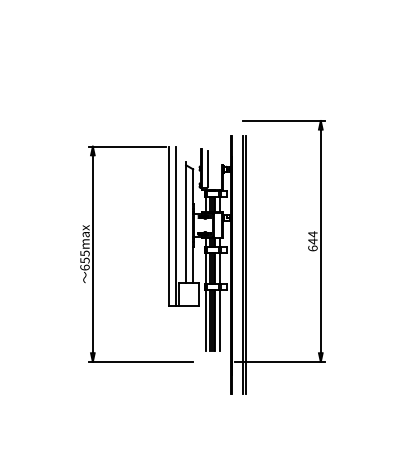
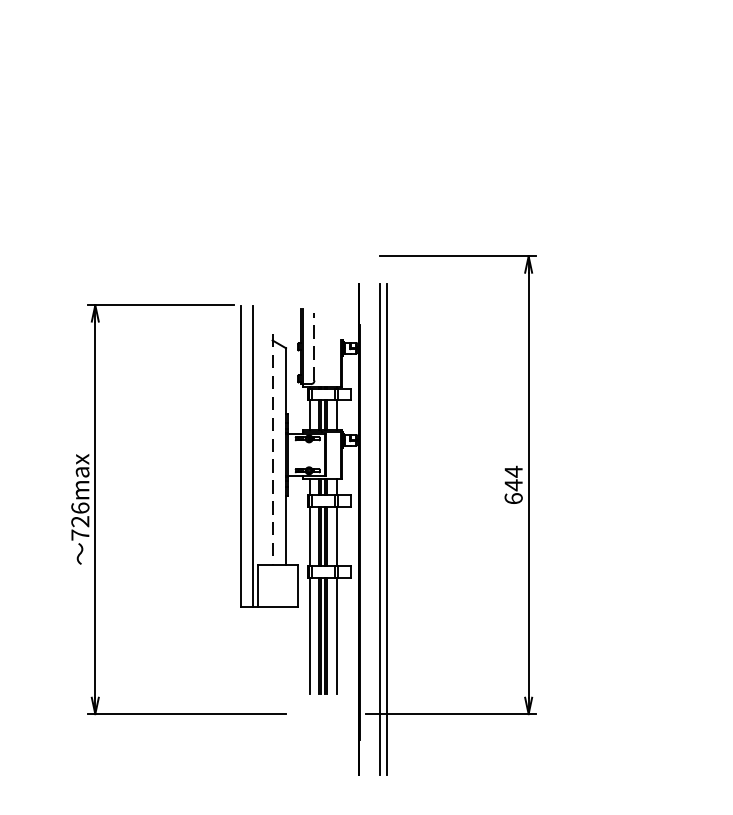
line: (208, 168) -> (315, 346), solid -> dashed
line: (186, 222) -> (273, 449), solid -> dashed
text: (84, 260) -> (79, 521), 655max -> 726max

